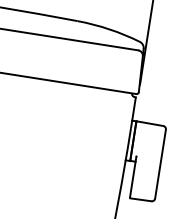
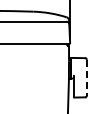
line: (159, 163) -> (86, 77), solid -> dashed

